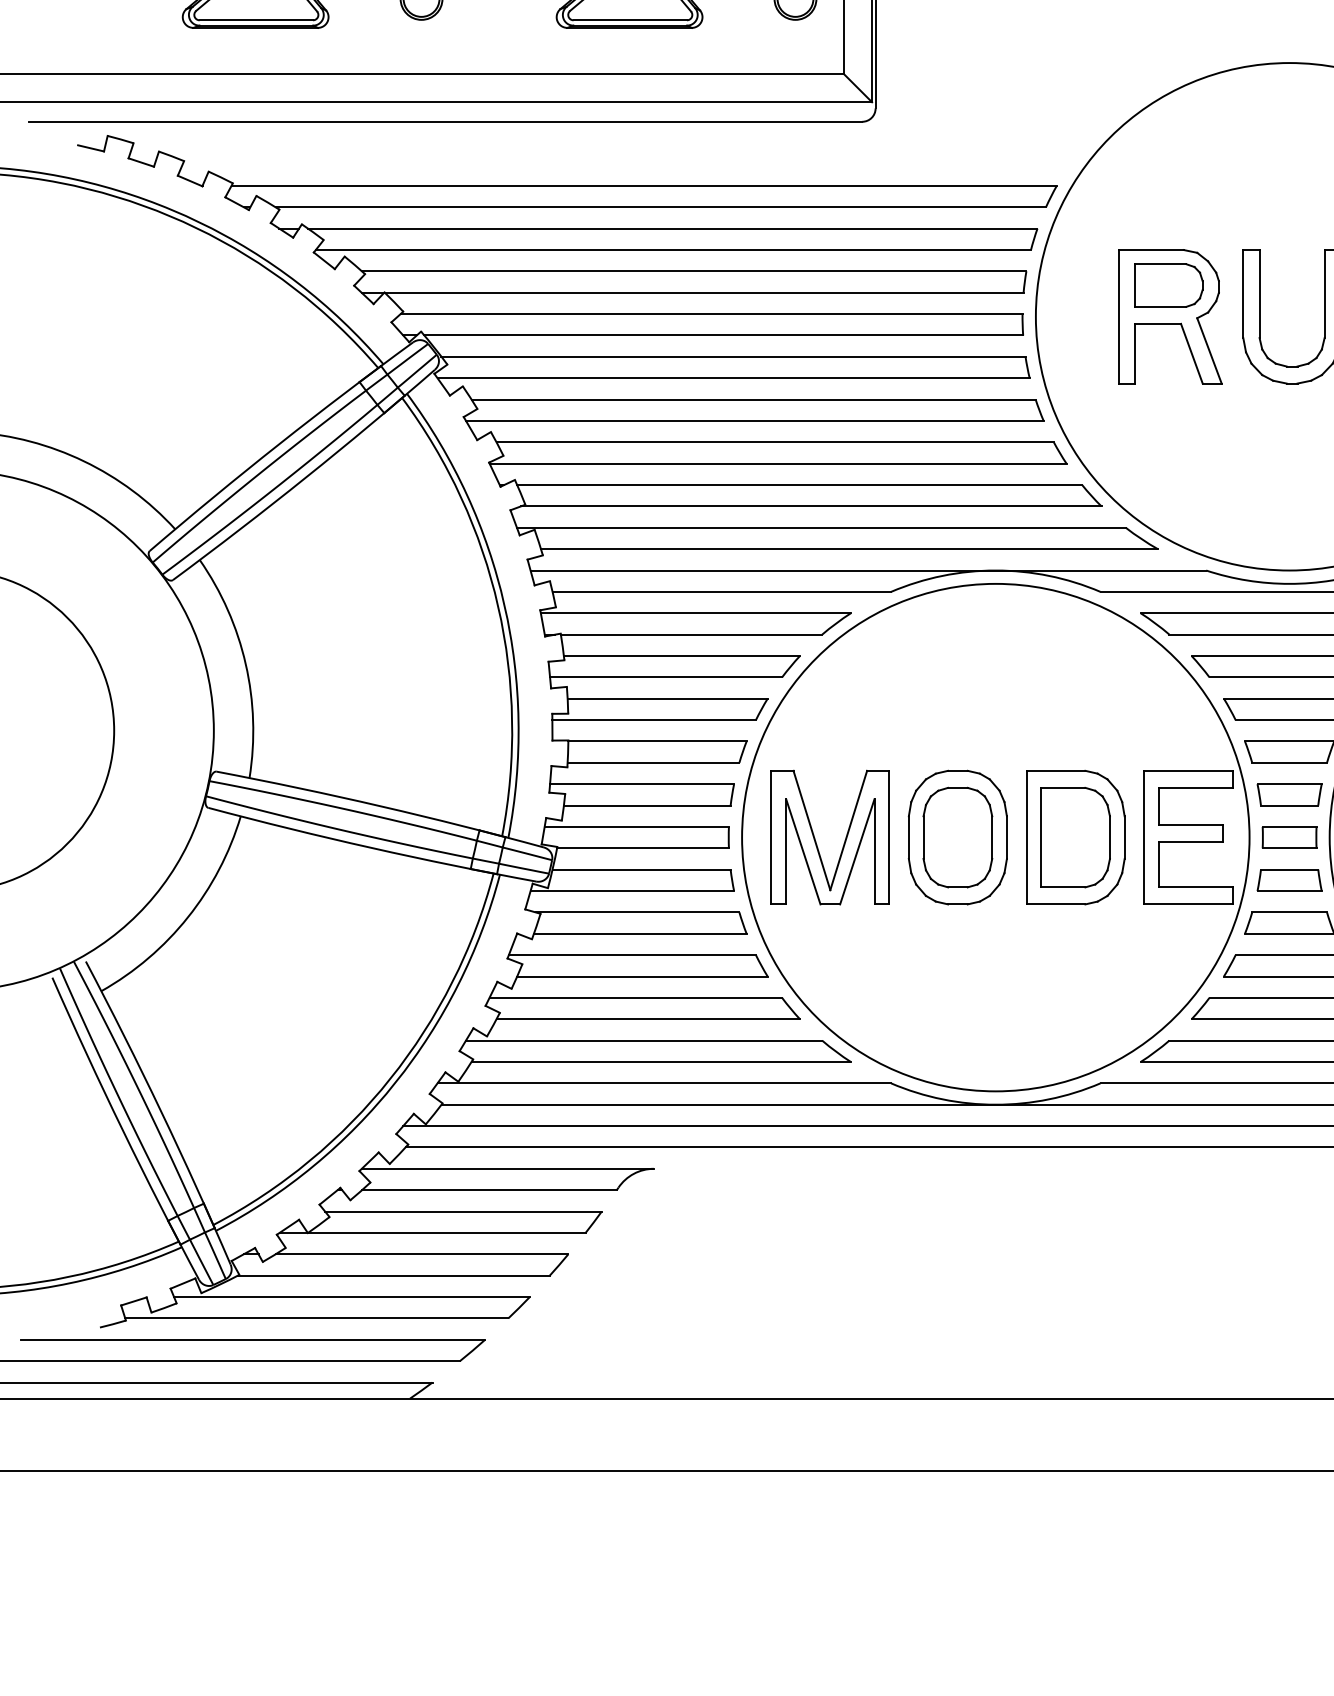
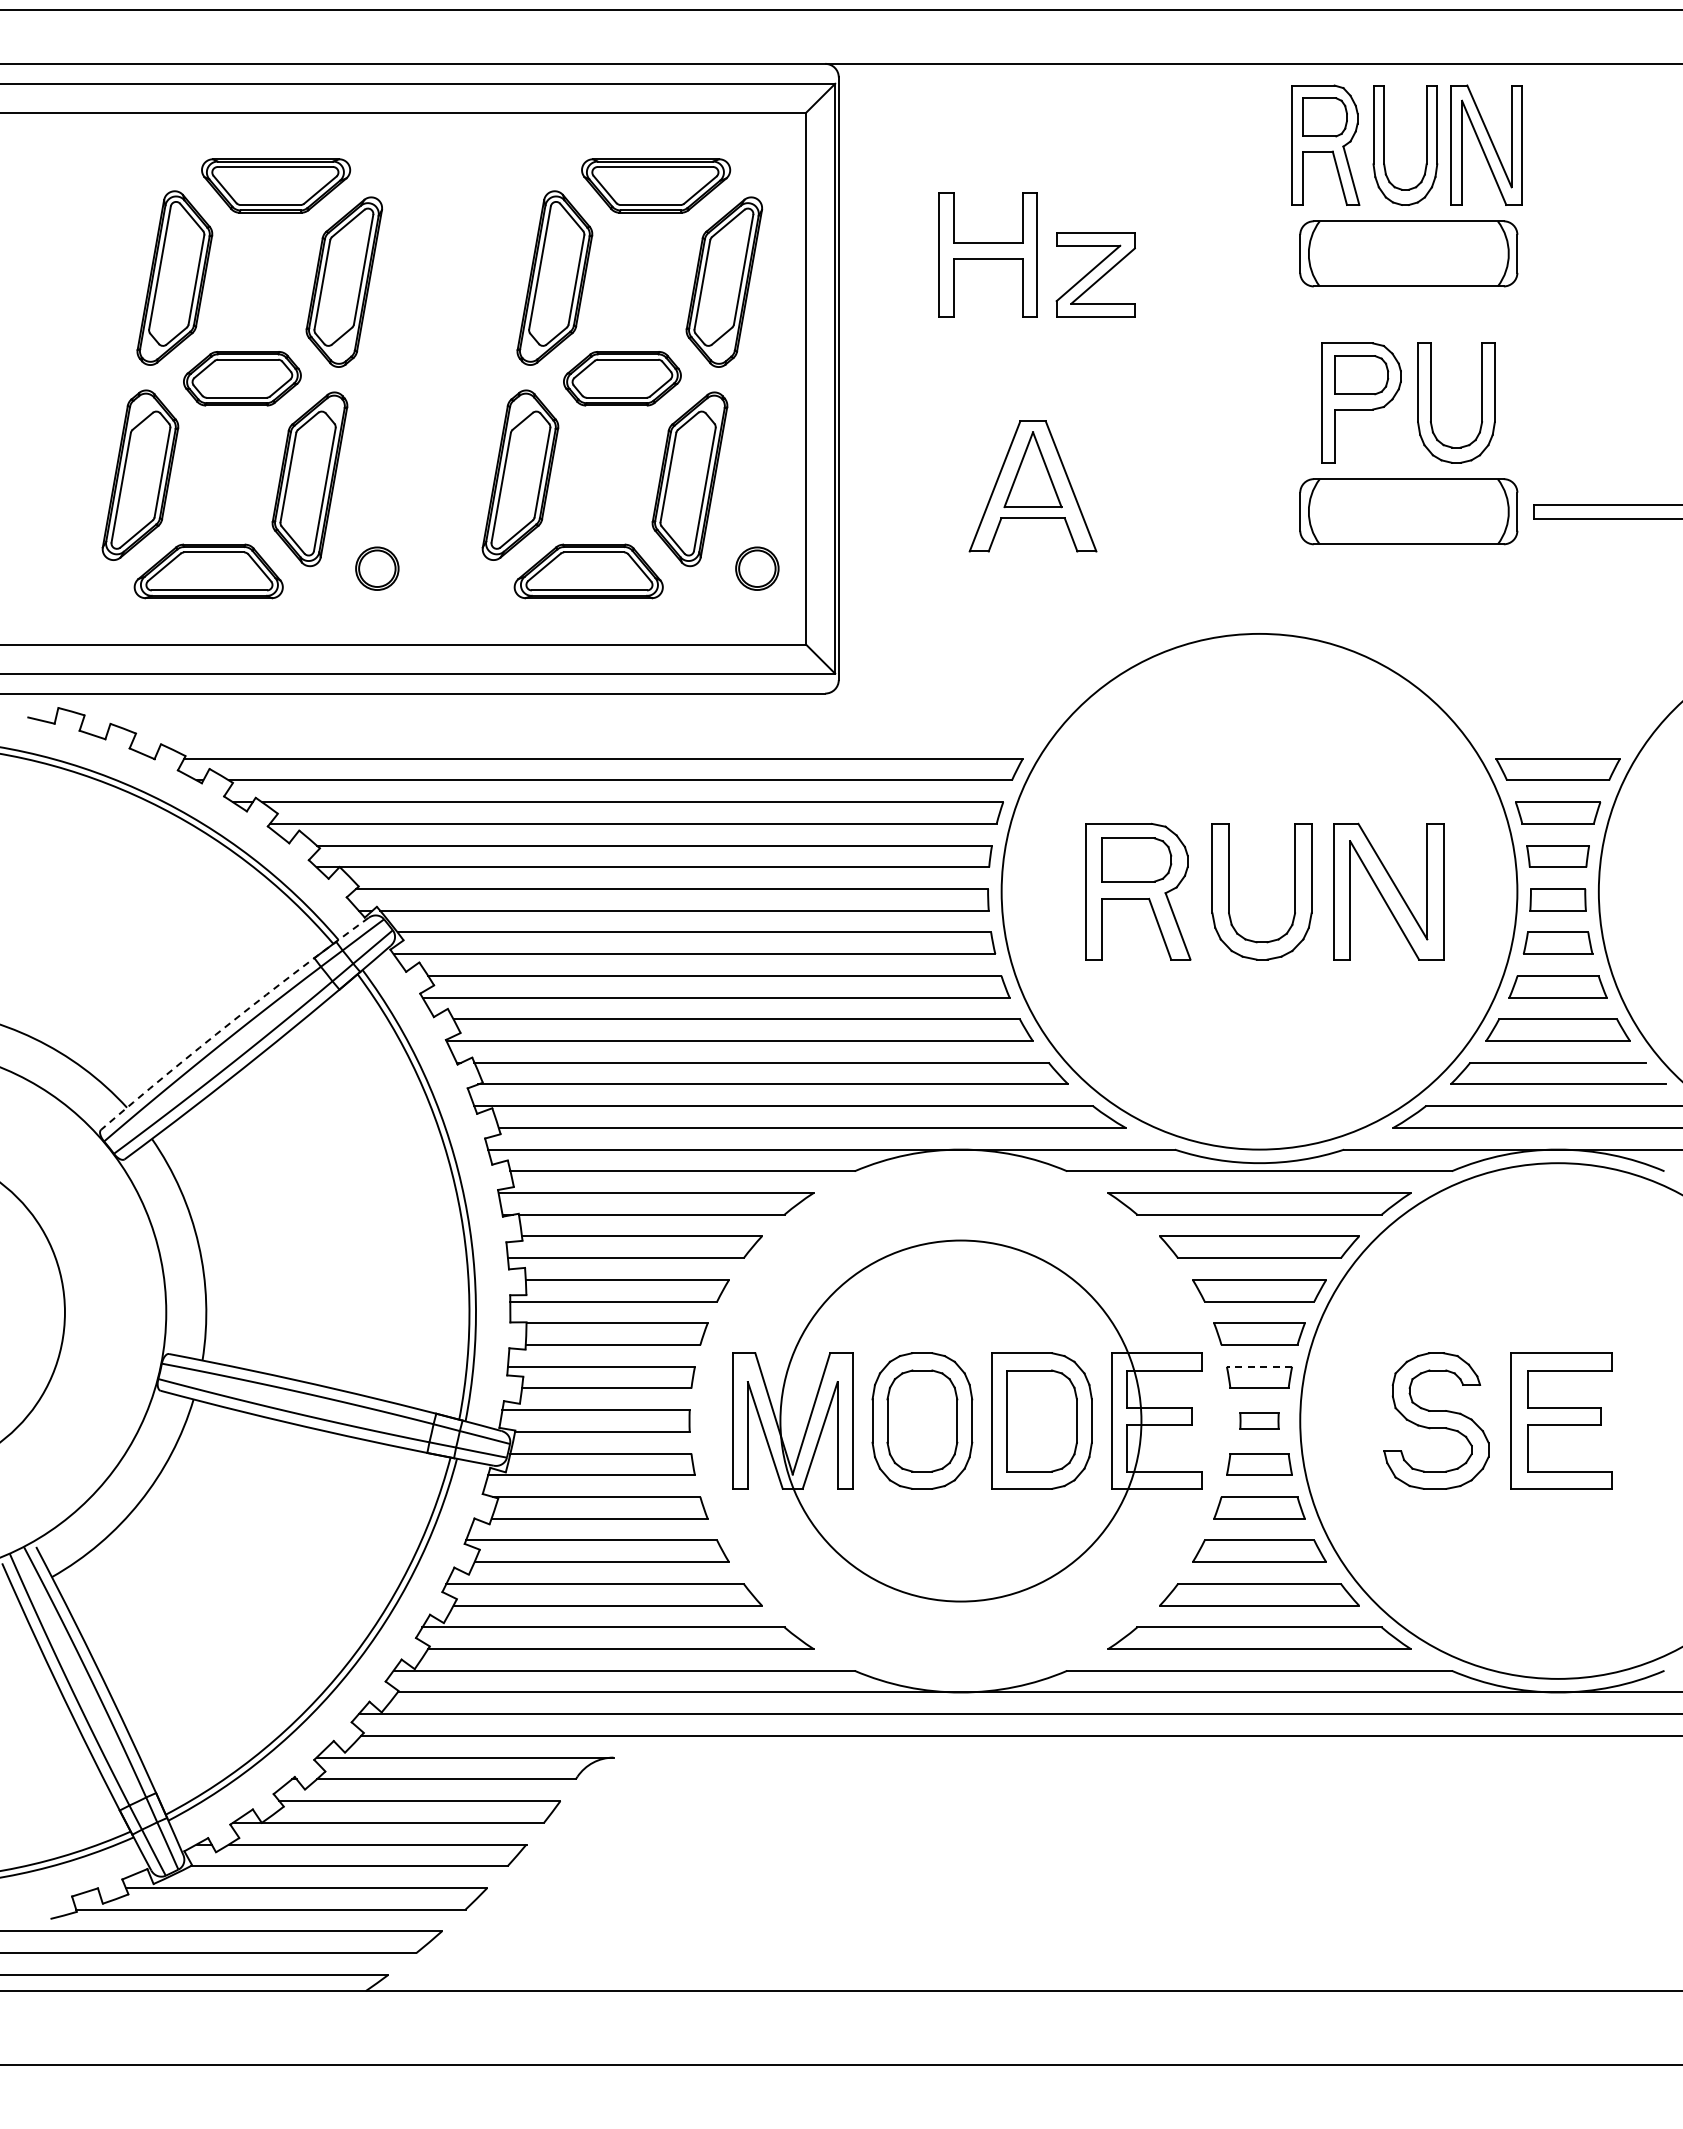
arc: (279, 444) -> (232, 1021), solid -> dashed
line: (1289, 783) -> (1259, 1366), solid -> dashed
circle: (995, 837) -> (960, 1420), size x0.7
part: (1289, 837) -> (1259, 1420), size x0.7

